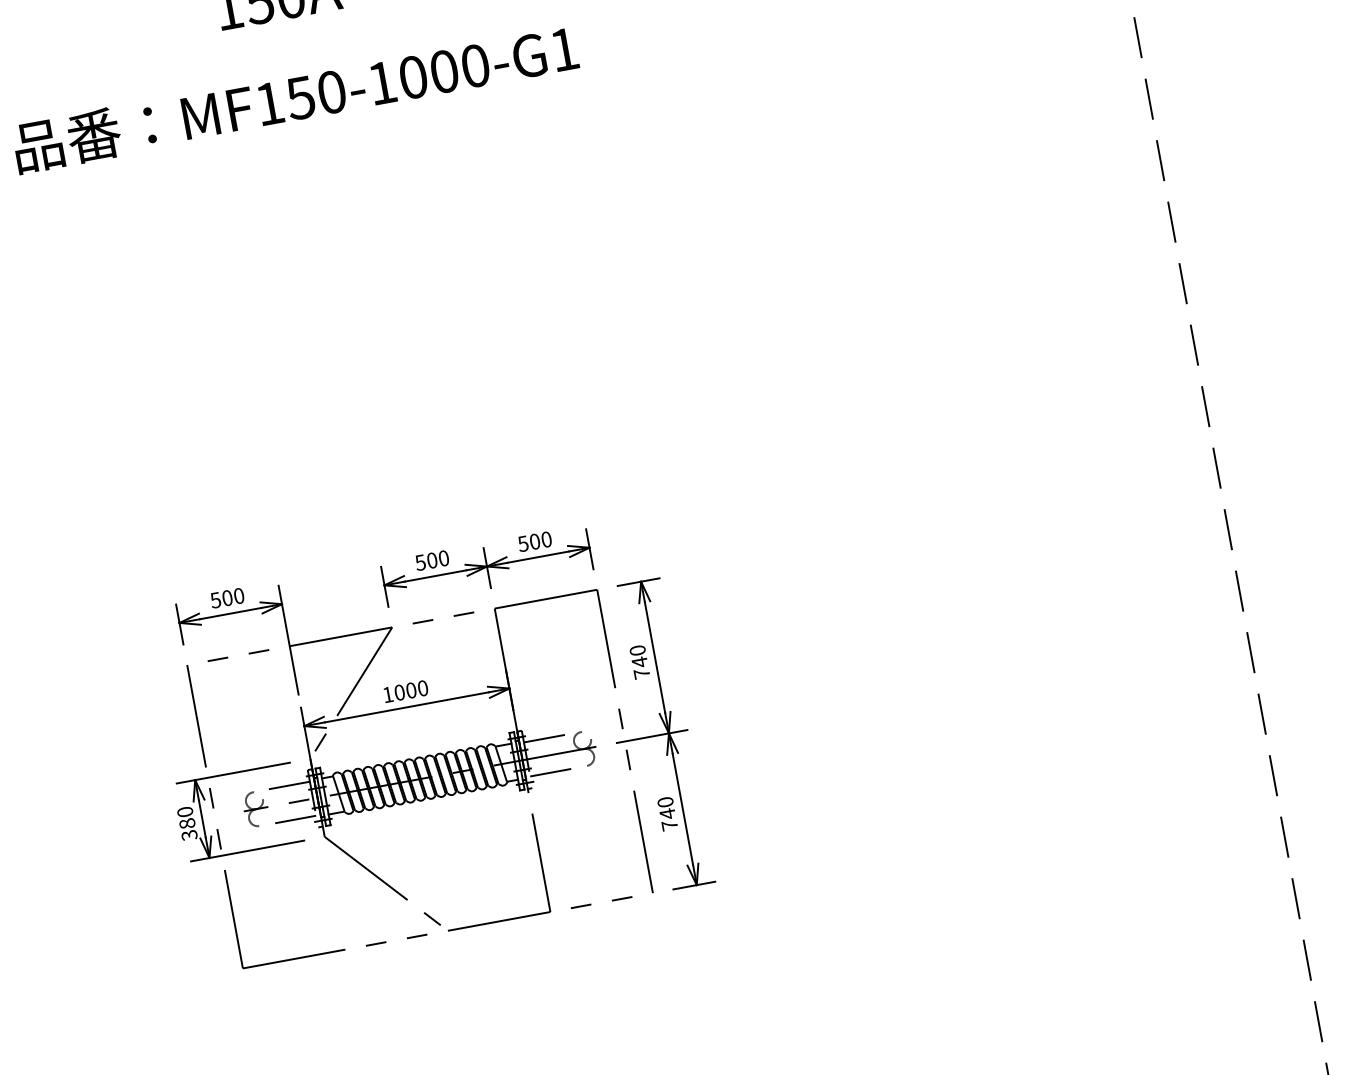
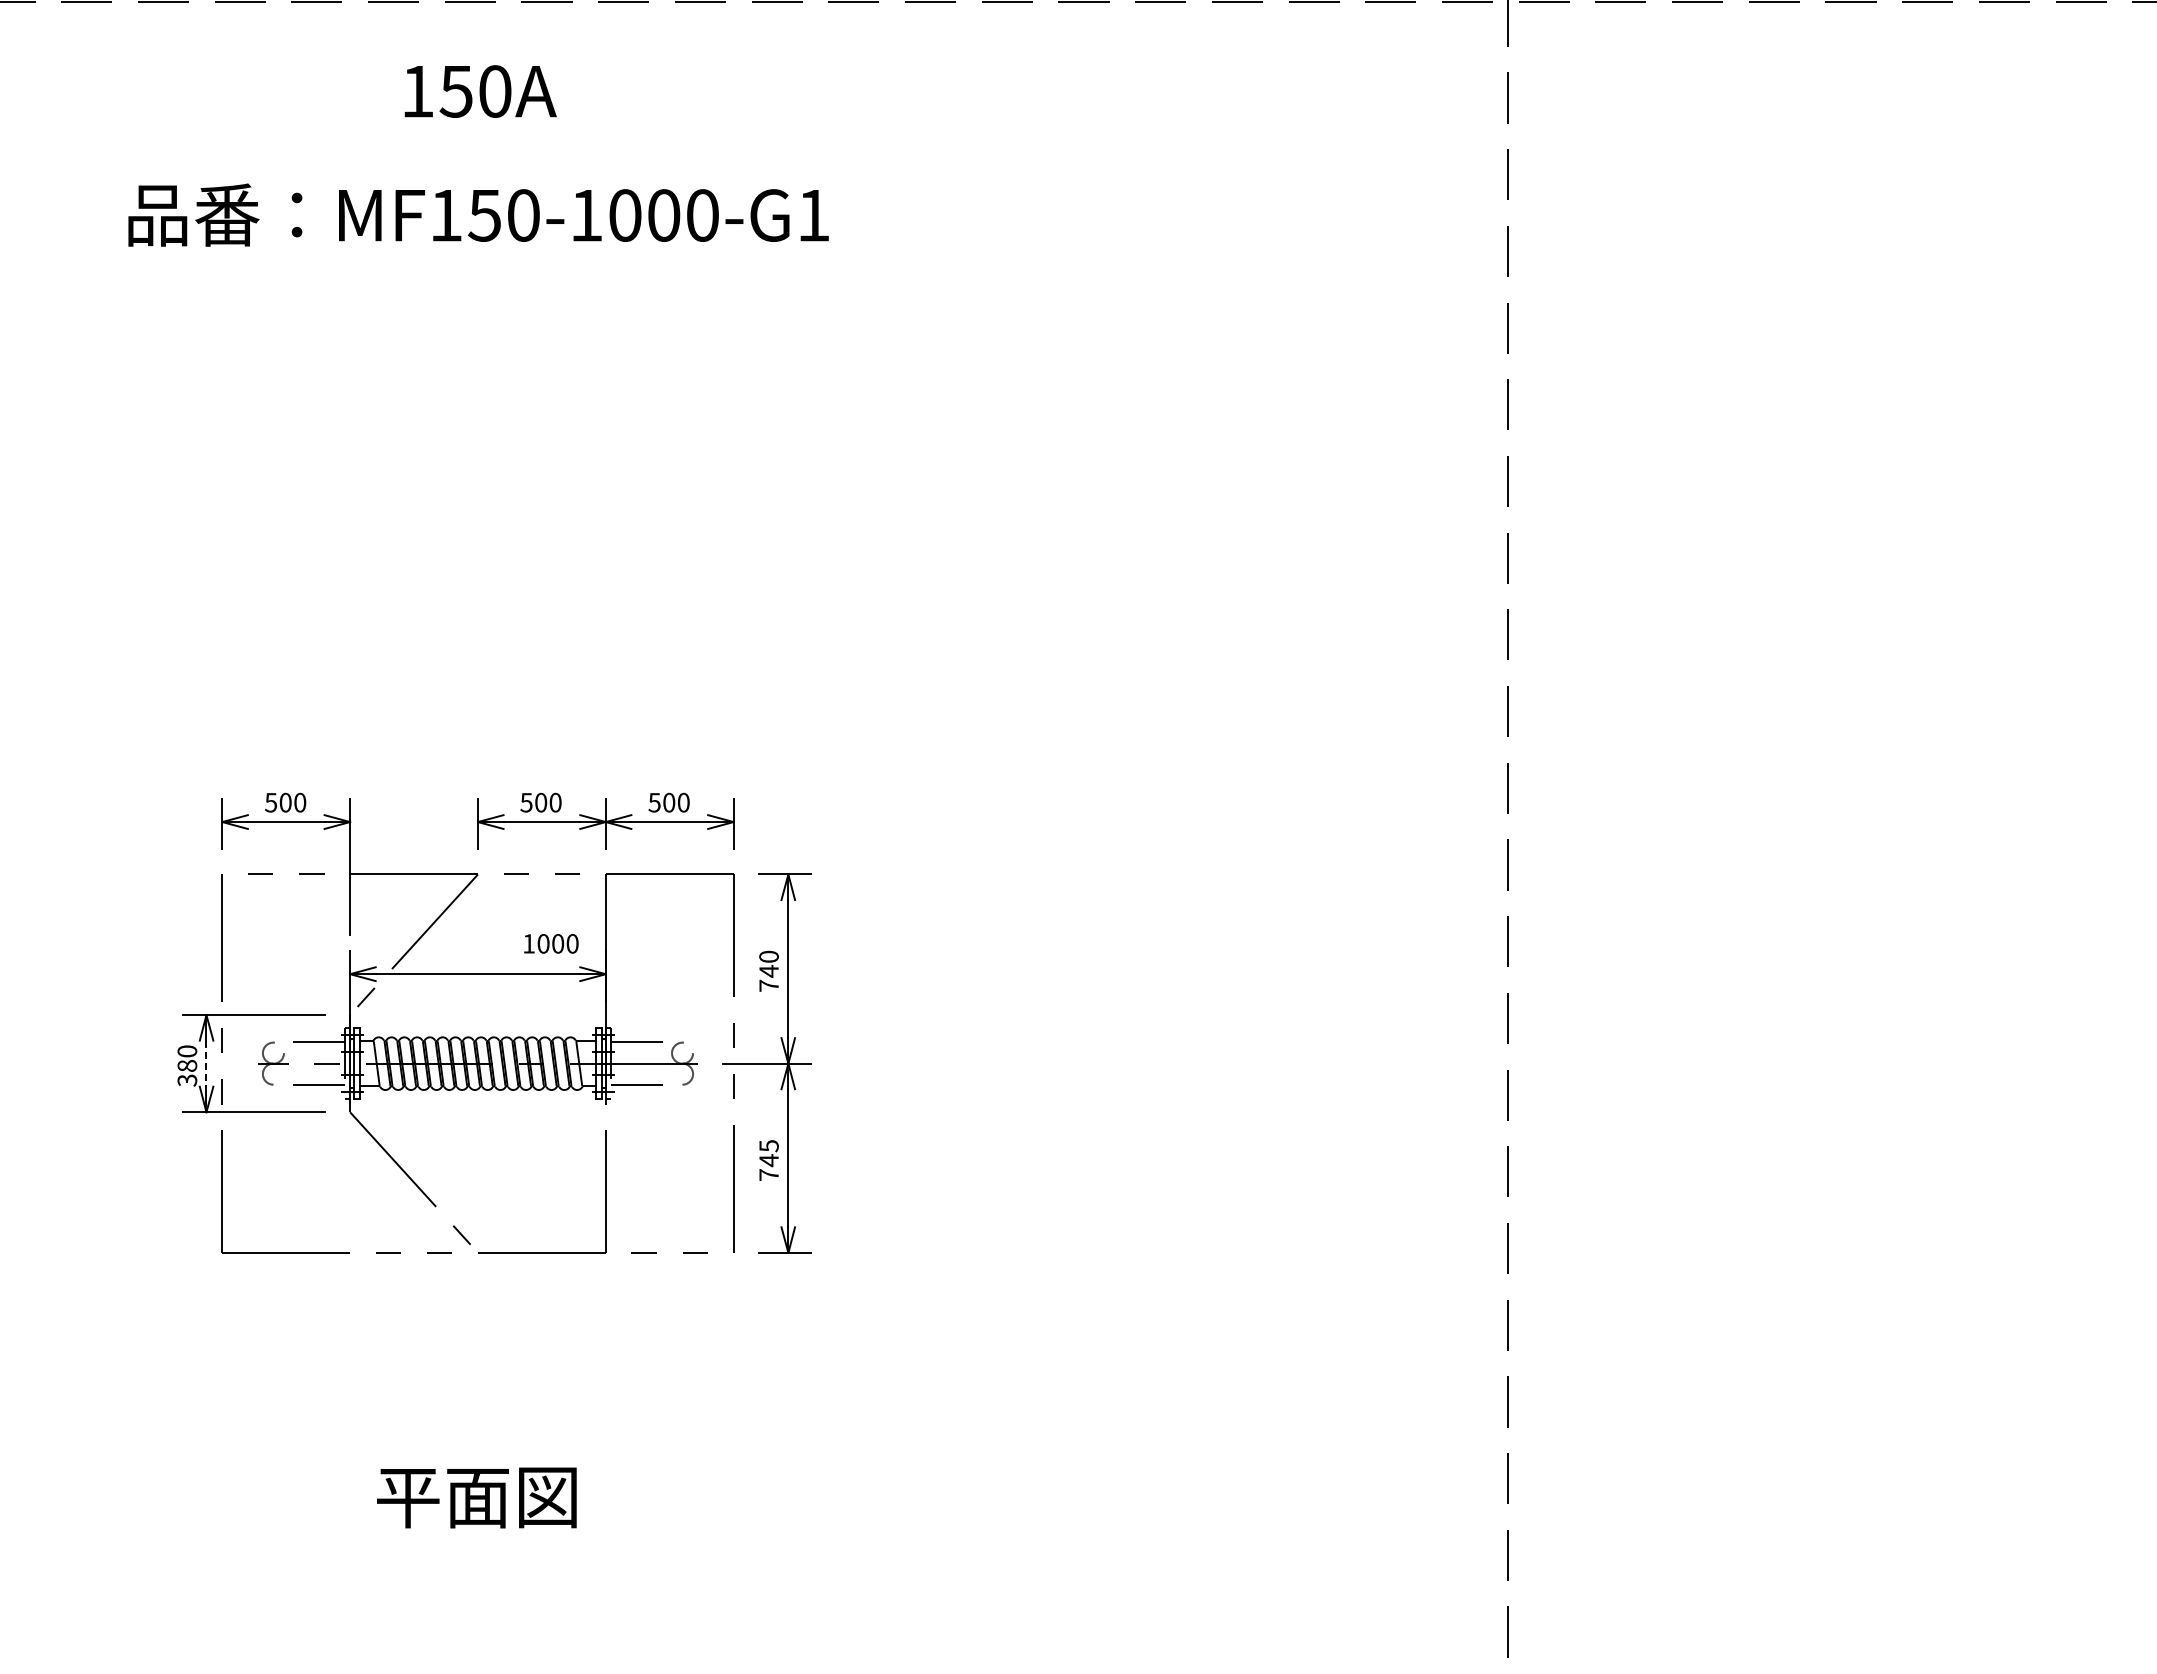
text: (406, 691) -> (551, 943), moved
text: (665, 802) -> (768, 1146), 740 -> 745
line: (202, 819) -> (206, 1064), solid -> dashed

